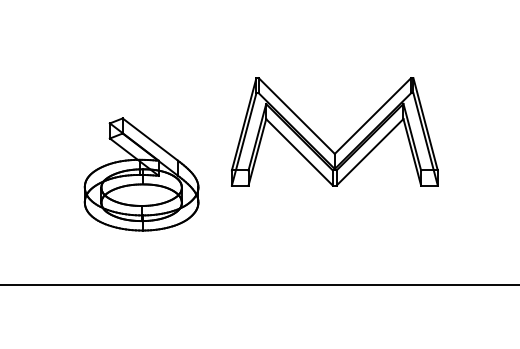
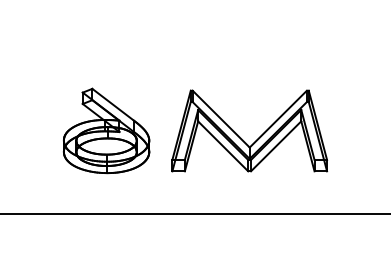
part: (323, 140) -> (241, 137), moved

